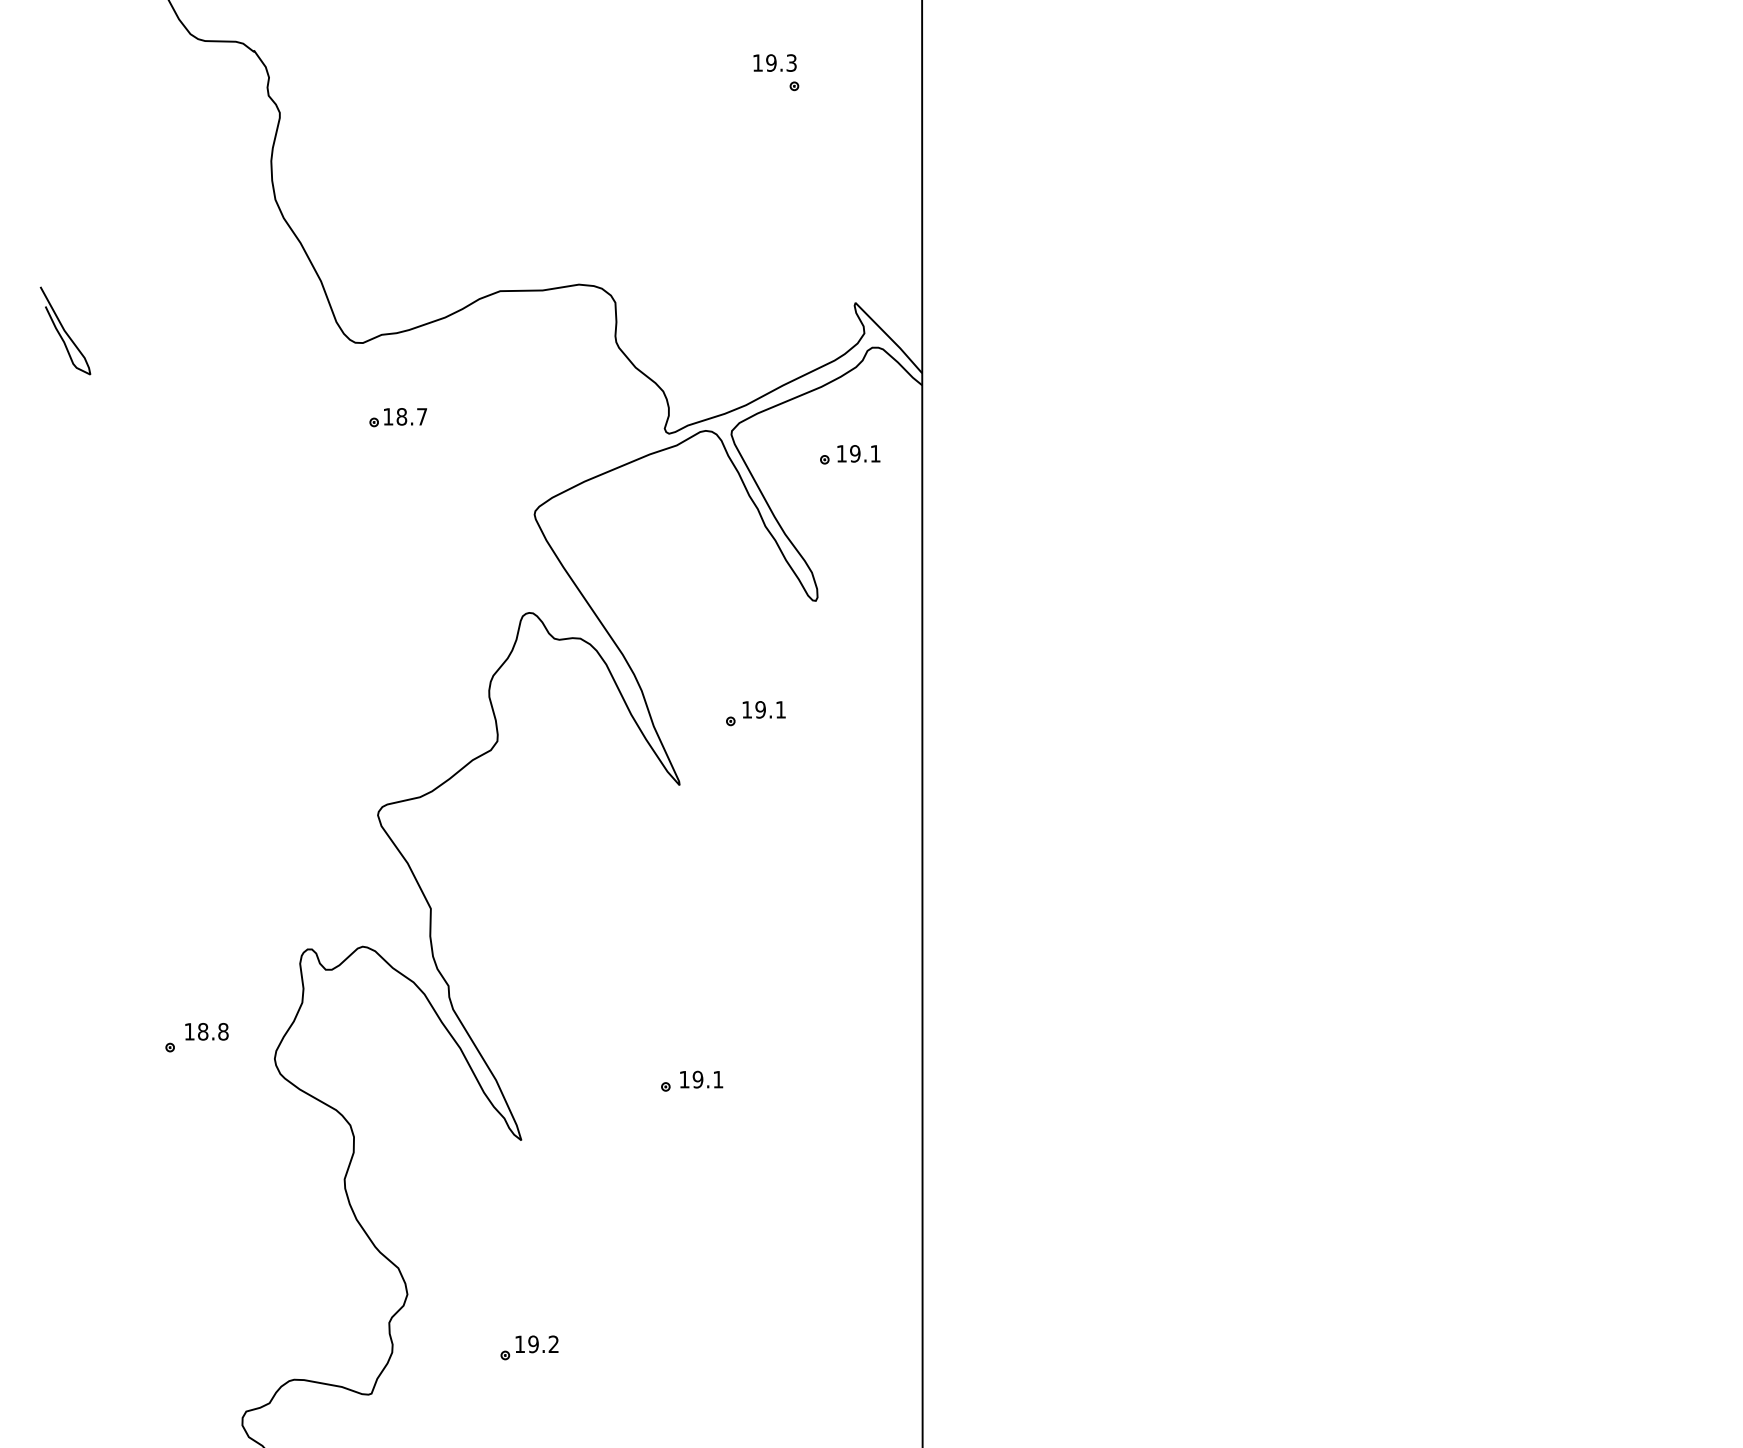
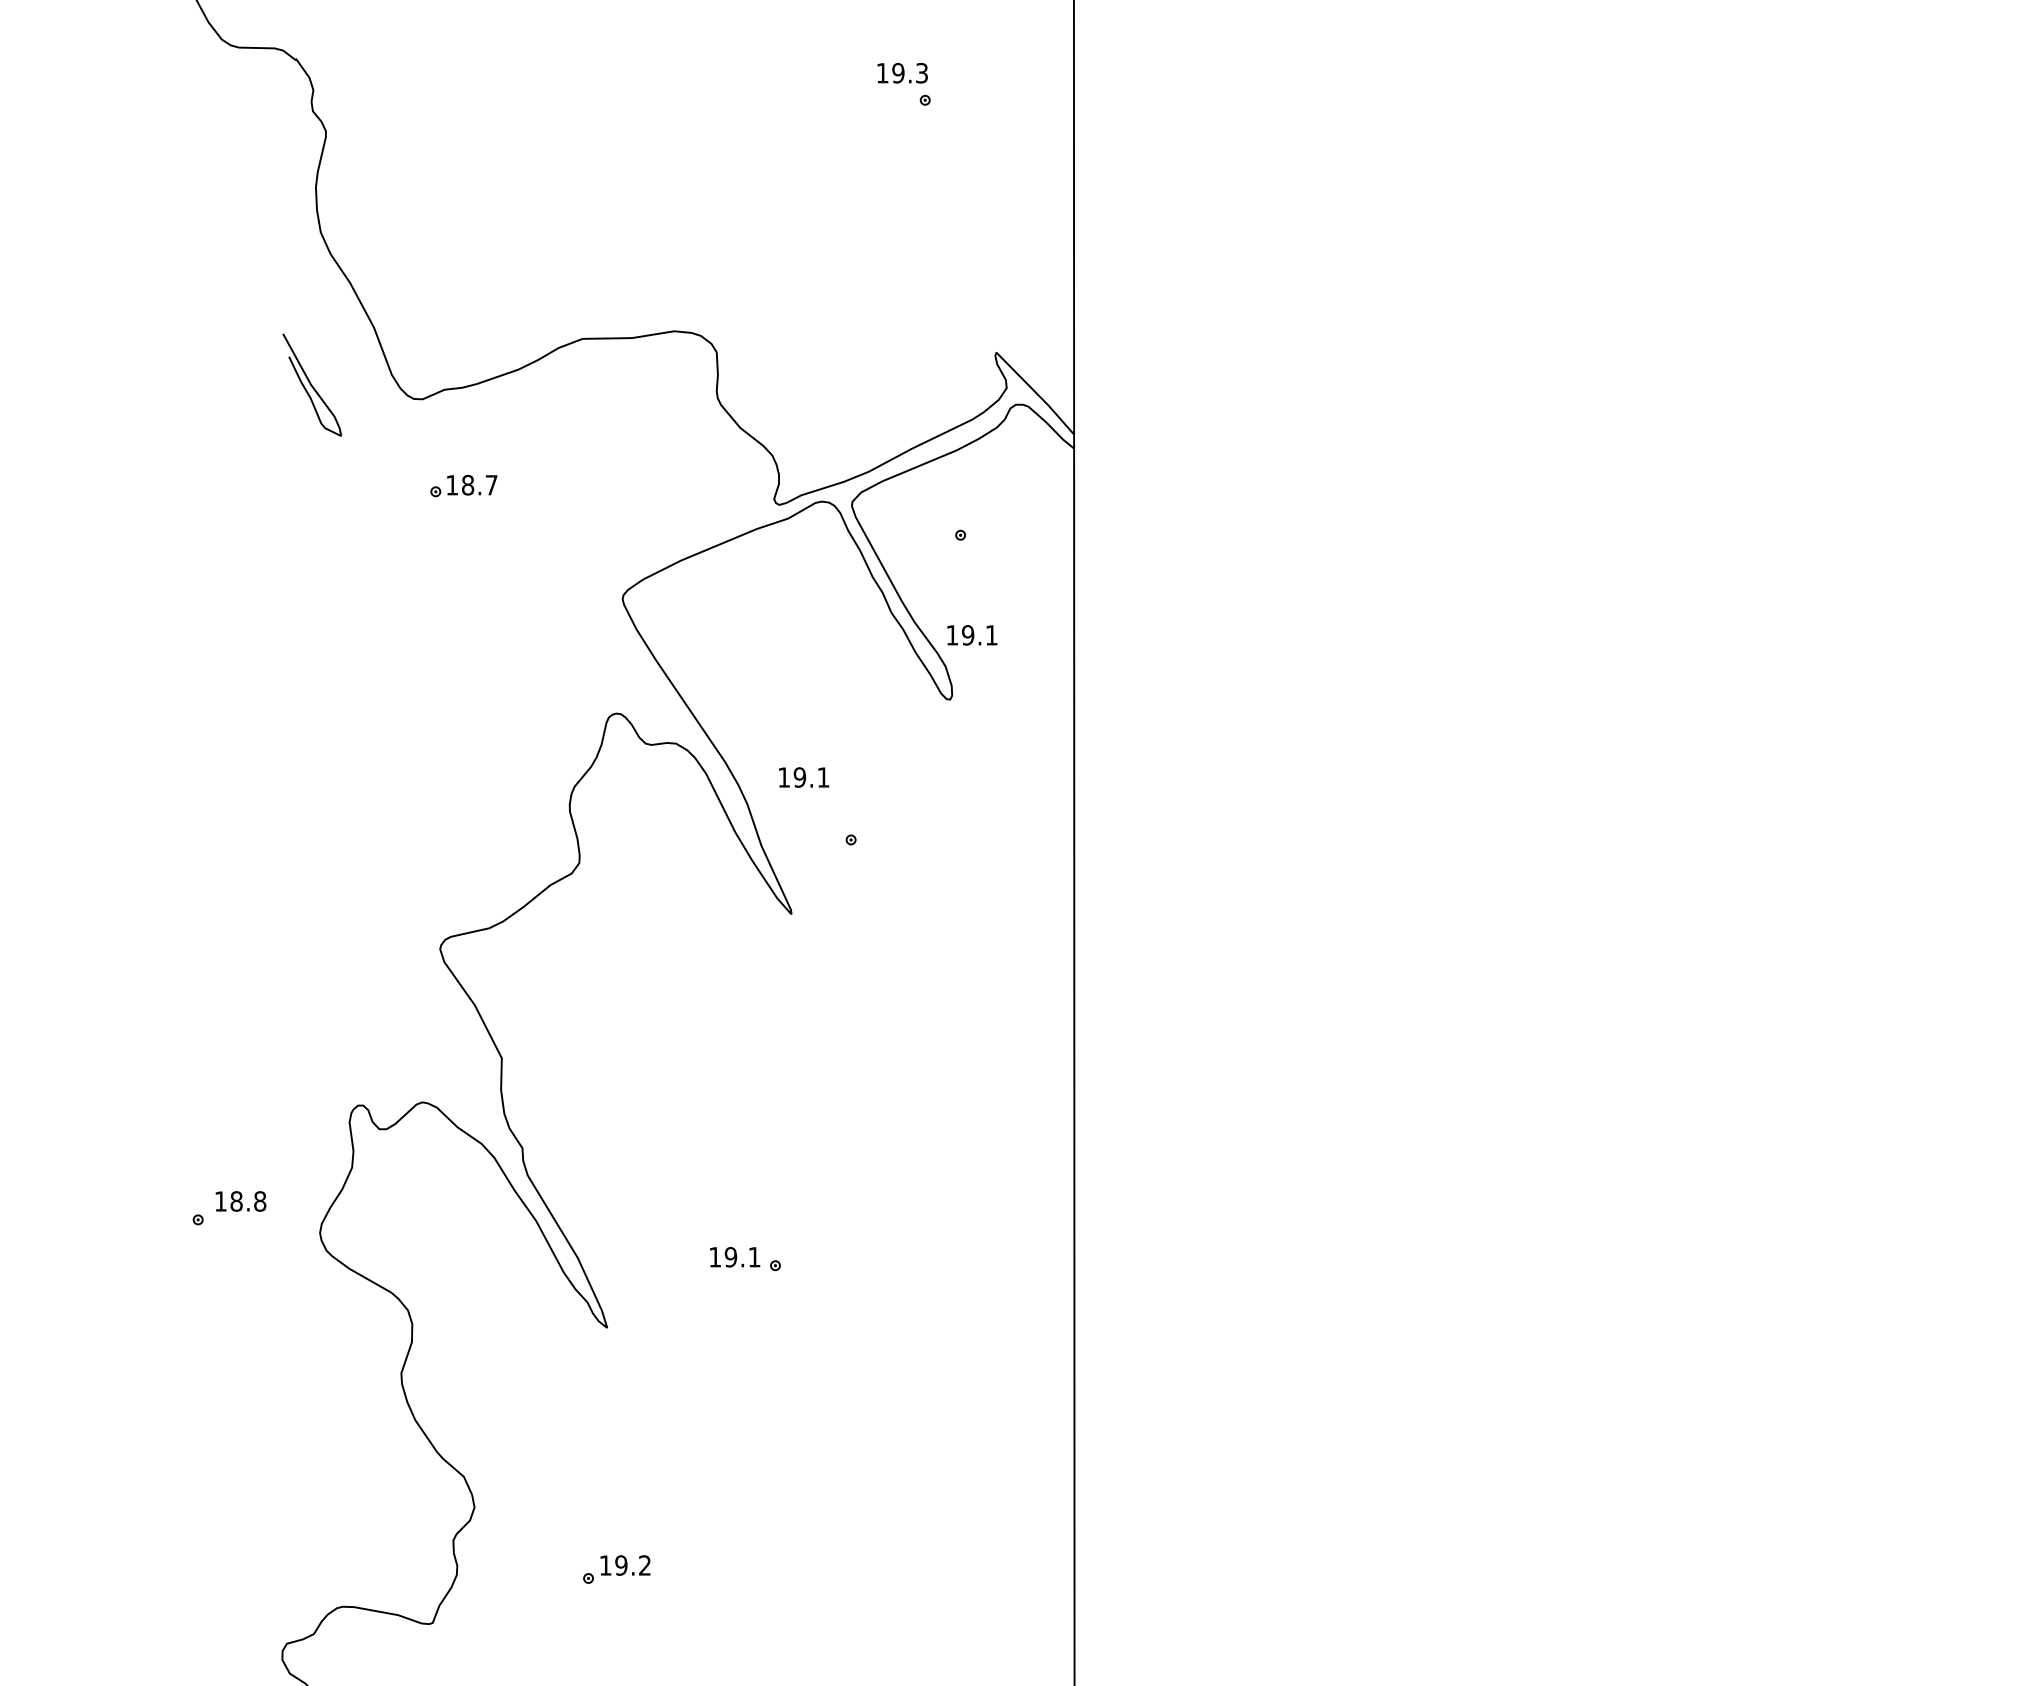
curve: (64, 330) -> (311, 384), moved
text: (859, 453) -> (972, 635), moved
text: (764, 709) -> (804, 777), moved
text: (701, 1079) -> (735, 1257), moved

